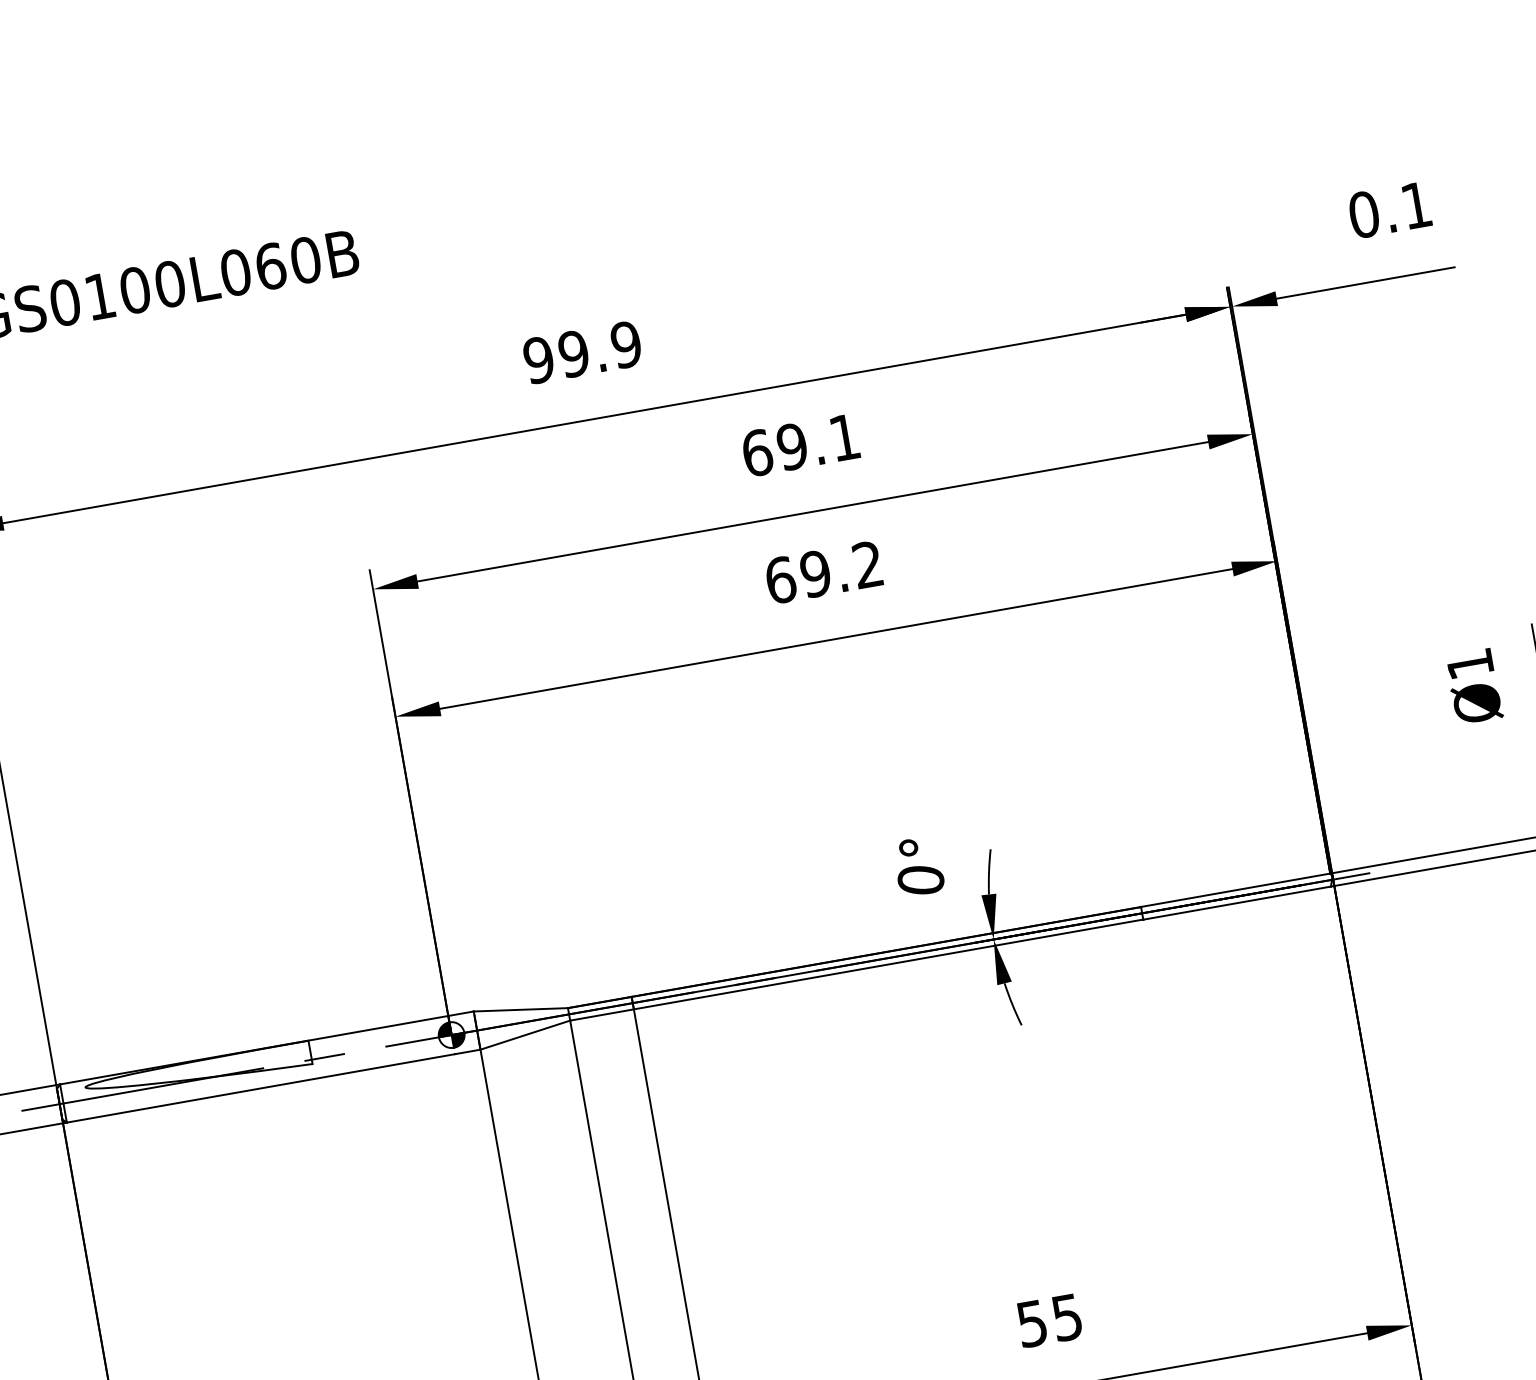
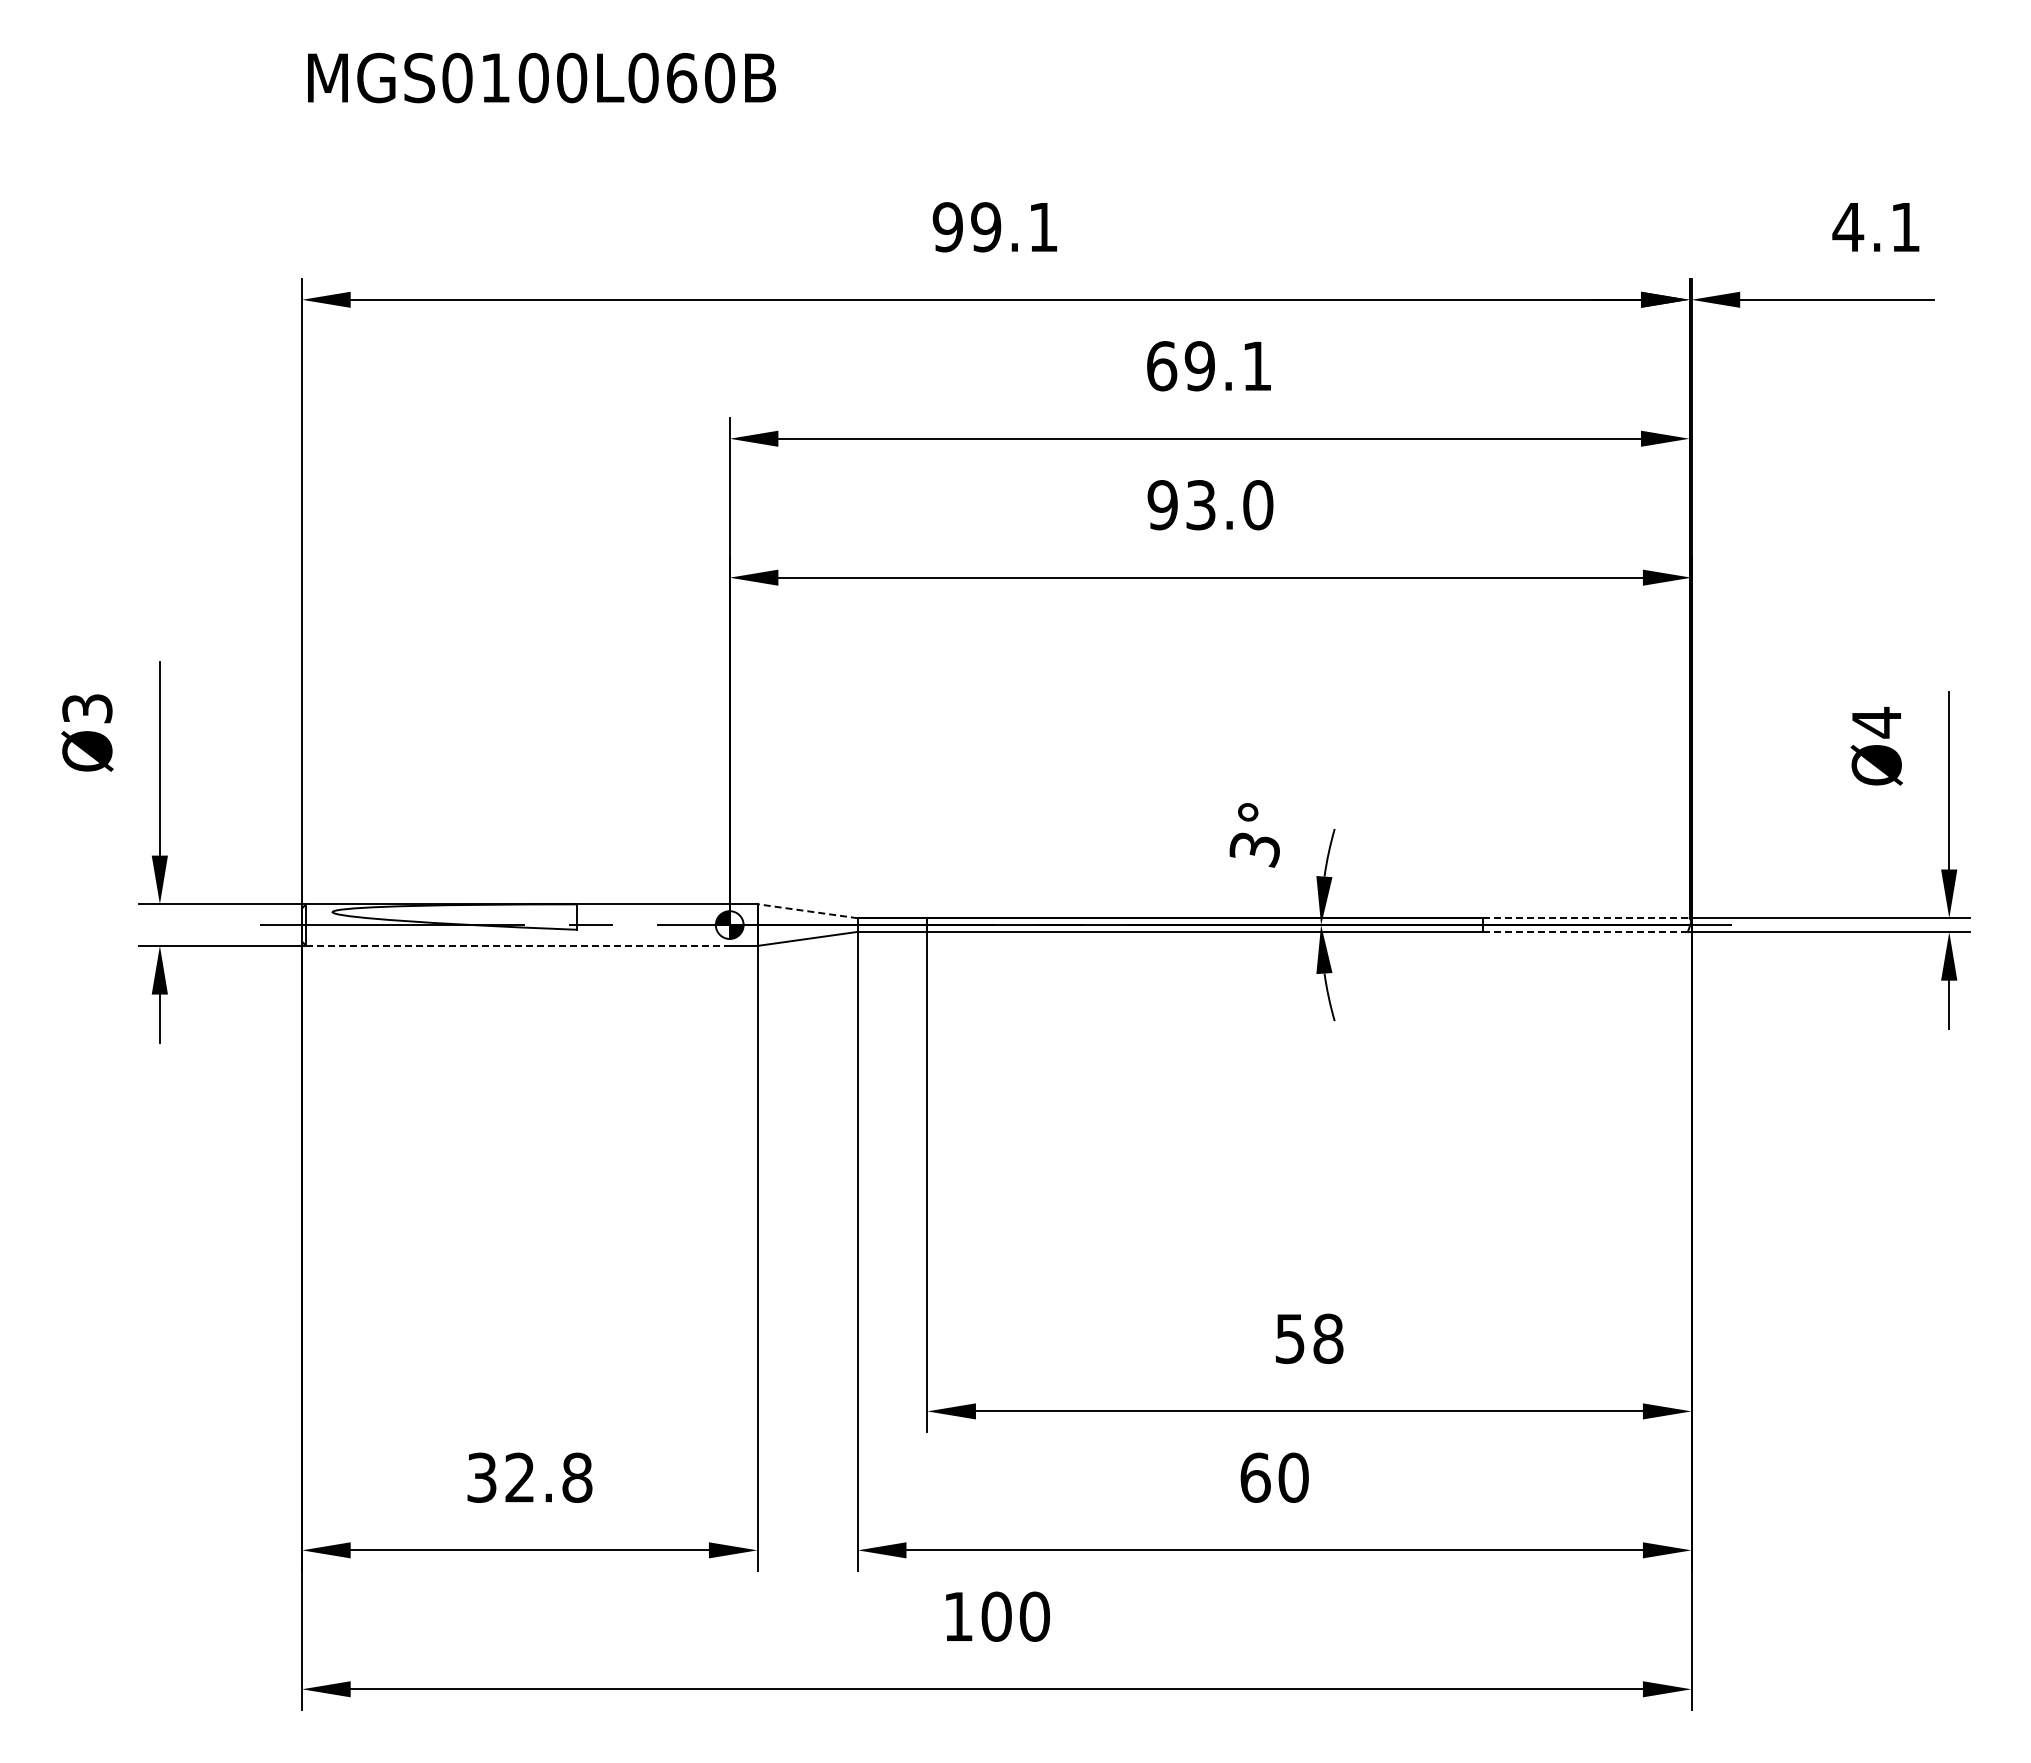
text: (1364, 214) -> (1848, 227), 0.1 -> 4.1
text: (626, 344) -> (1043, 227), 99.9 -> 99.1
text: (824, 572) -> (1210, 505), 69.2 -> 93.0
text: (1470, 664) -> (1876, 722), Ø1 -> Ø4
text: (920, 880) -> (1254, 849), 0° -> 3°
line: (1235, 890) -> (1586, 918), solid -> dashed
line: (1236, 903) -> (1584, 932), solid -> dashed
line: (520, 1010) -> (807, 911), solid -> dashed
line: (260, 1088) -> (517, 945), solid -> dashed
text: (1067, 1317) -> (1328, 1338), 55 -> 58

